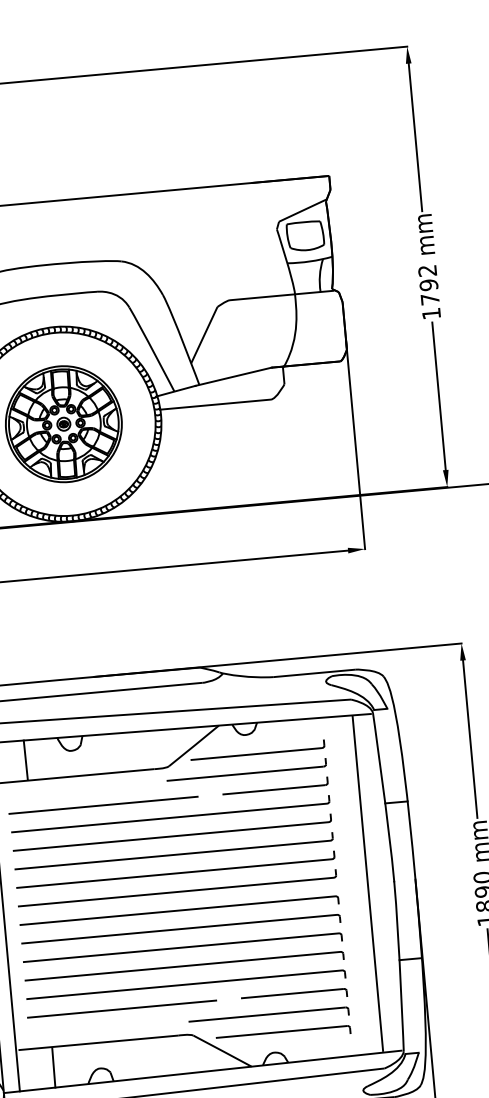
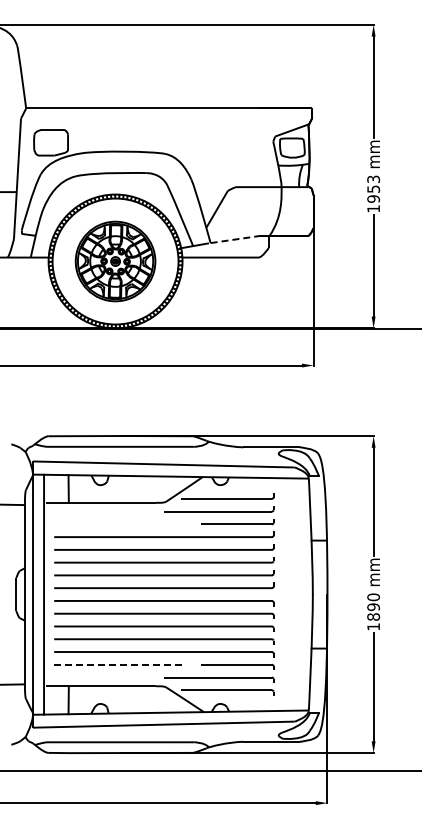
text: (428, 284) -> (373, 188), 1792 -> 1953
line: (233, 376) -> (234, 239), solid -> dashed
line: (102, 805) -> (118, 524), removed
line: (367, 883) -> (294, 594), removed
line: (121, 1008) -> (118, 664), solid -> dashed

